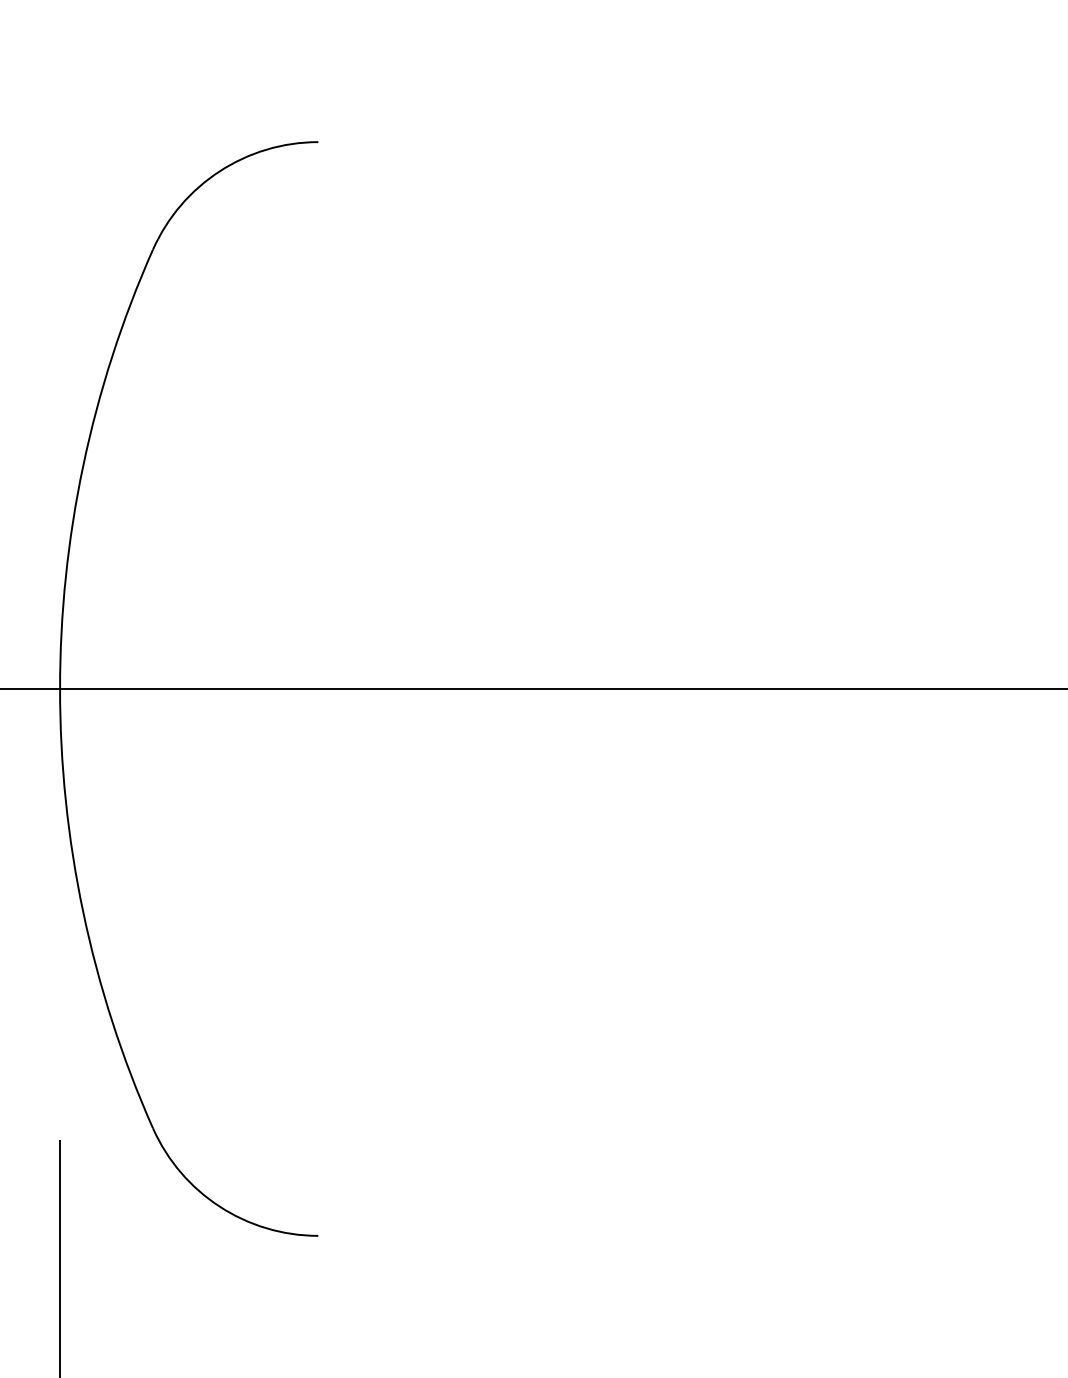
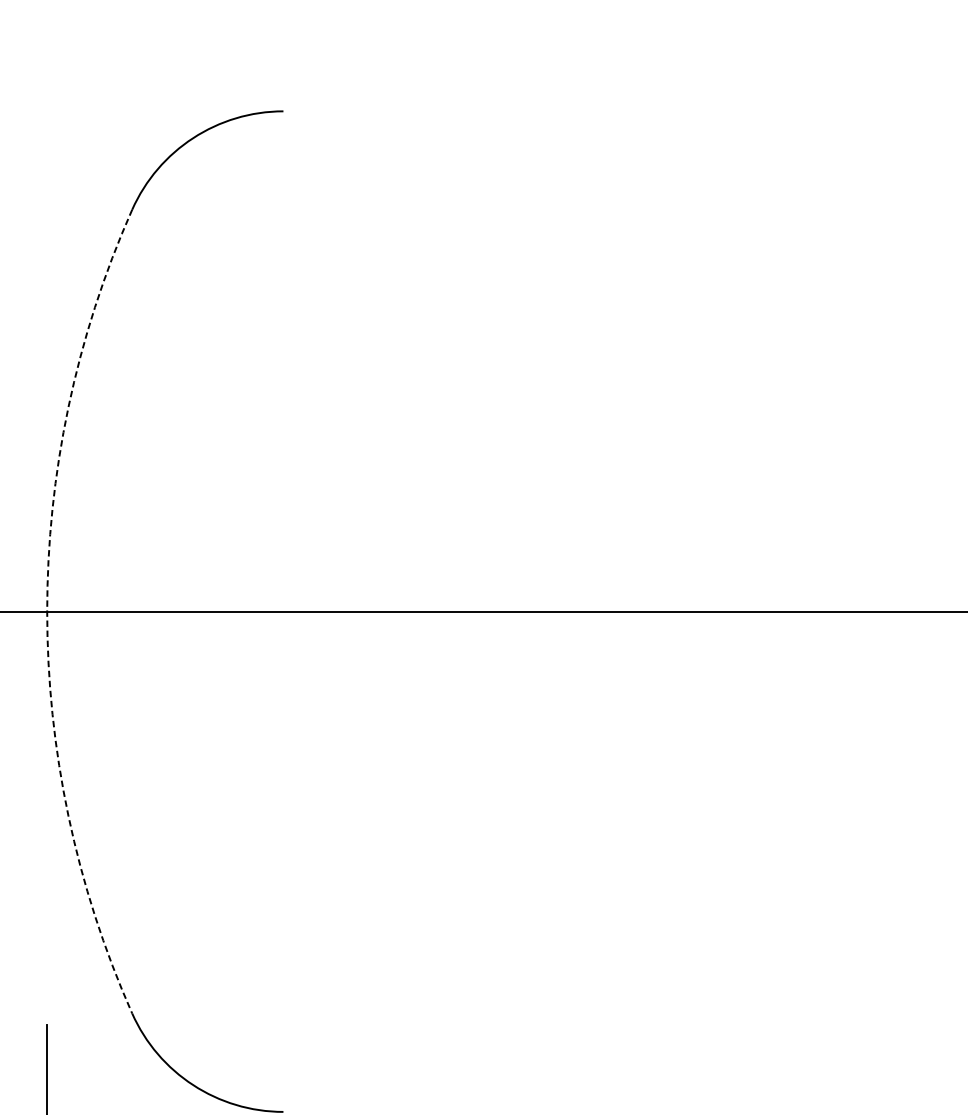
arc: (60, 689) -> (47, 612), solid -> dashed

